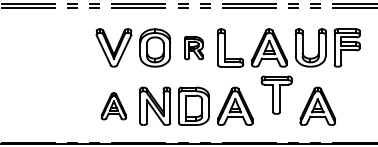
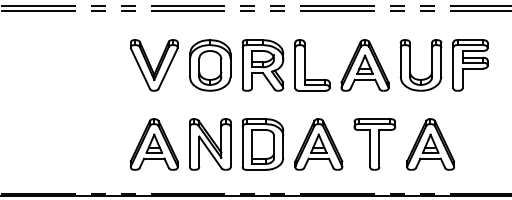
part: (193, 48) -> (262, 65), size x1.67
part: (276, 95) -> (374, 144), moved
part: (113, 106) -> (153, 144), size x1.43

